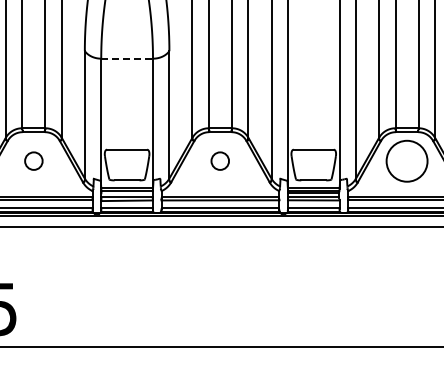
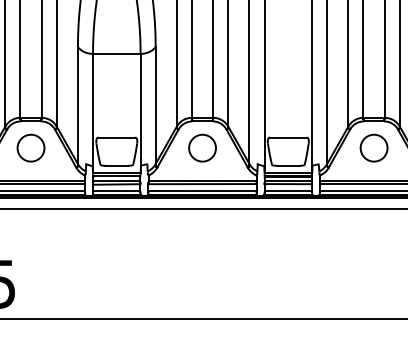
line: (127, 58) -> (117, 53), dashed -> solid
circle: (33, 160) -> (30, 147), size x1.67
circle: (219, 160) -> (201, 147), size x1.67
circle: (406, 160) -> (373, 147), size x0.71

